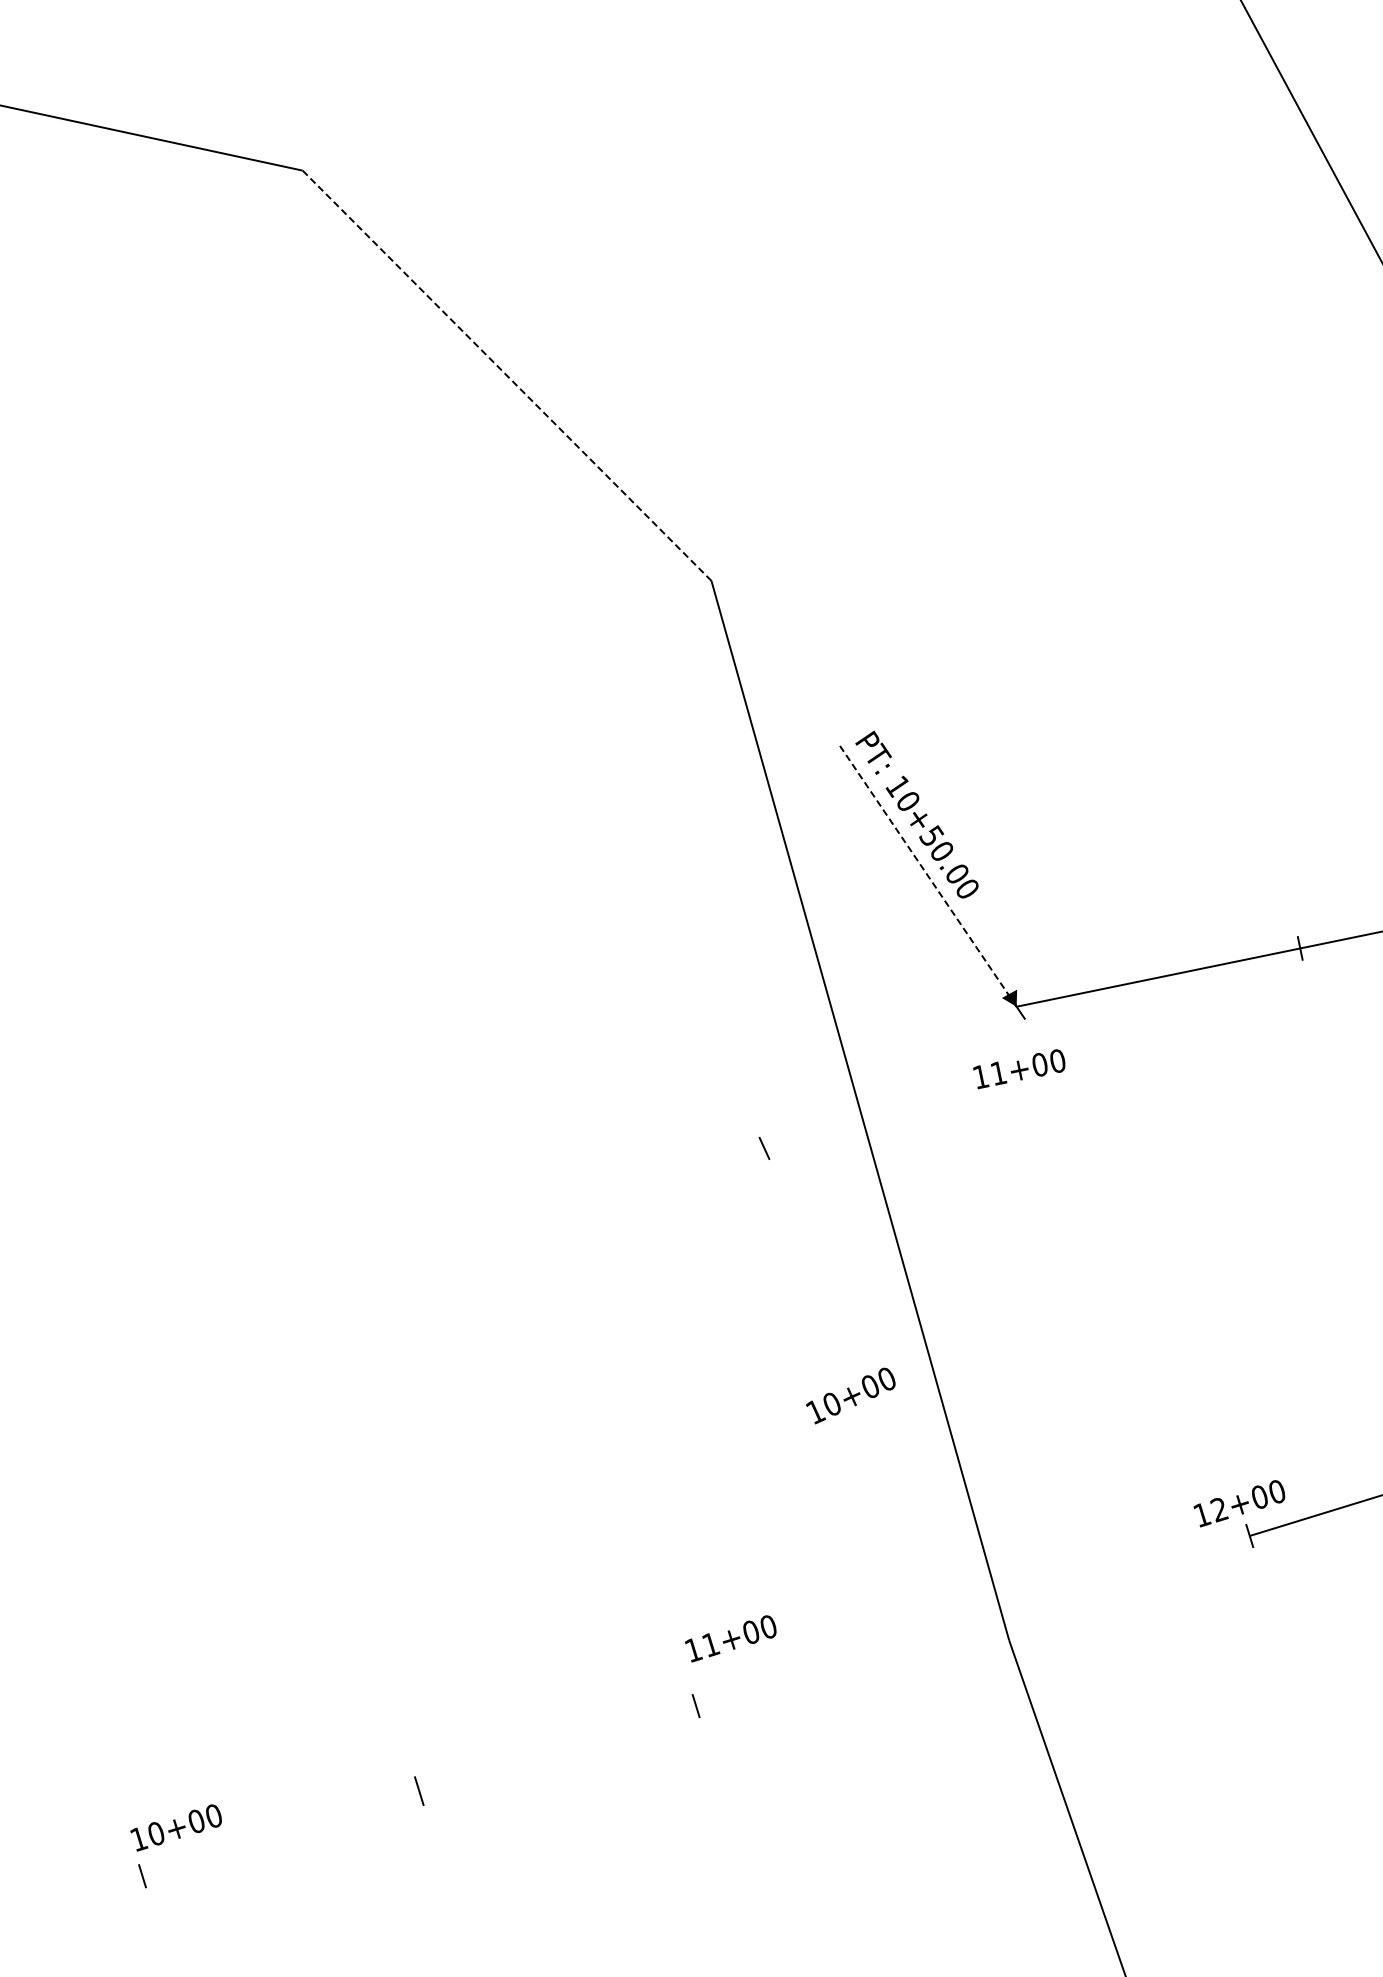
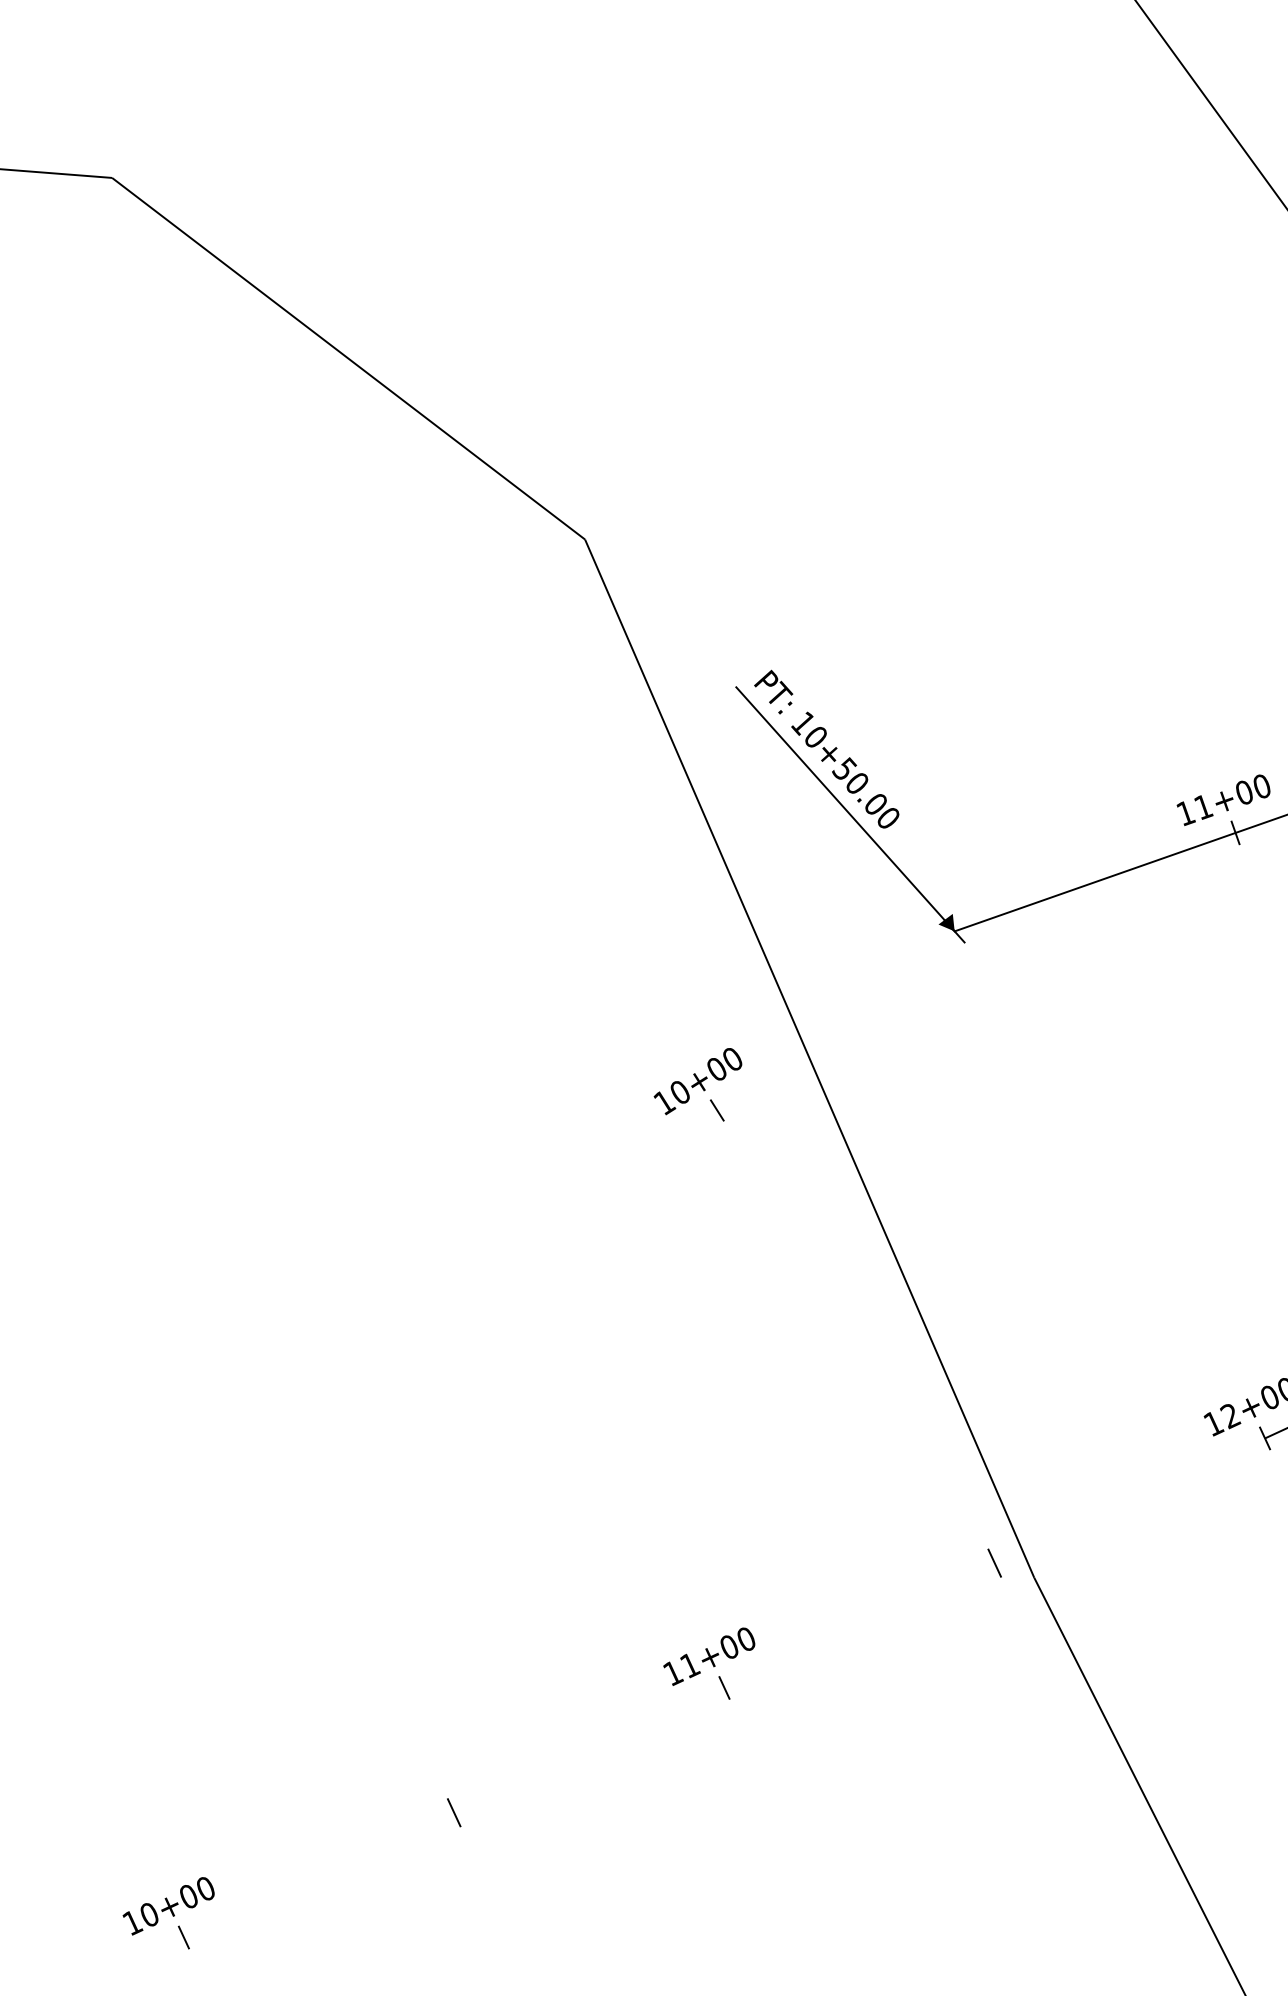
line: (507, 375) -> (349, 358), dashed -> solid
line: (927, 874) -> (845, 808), dashed -> solid
text: (1019, 1069) -> (1224, 800), moved
text: (850, 1395) -> (697, 1081), moved
line: (972, 1620) -> (994, 1562), added
text: (730, 1638) -> (709, 1656), moved
text: (175, 1827) -> (168, 1905), moved

